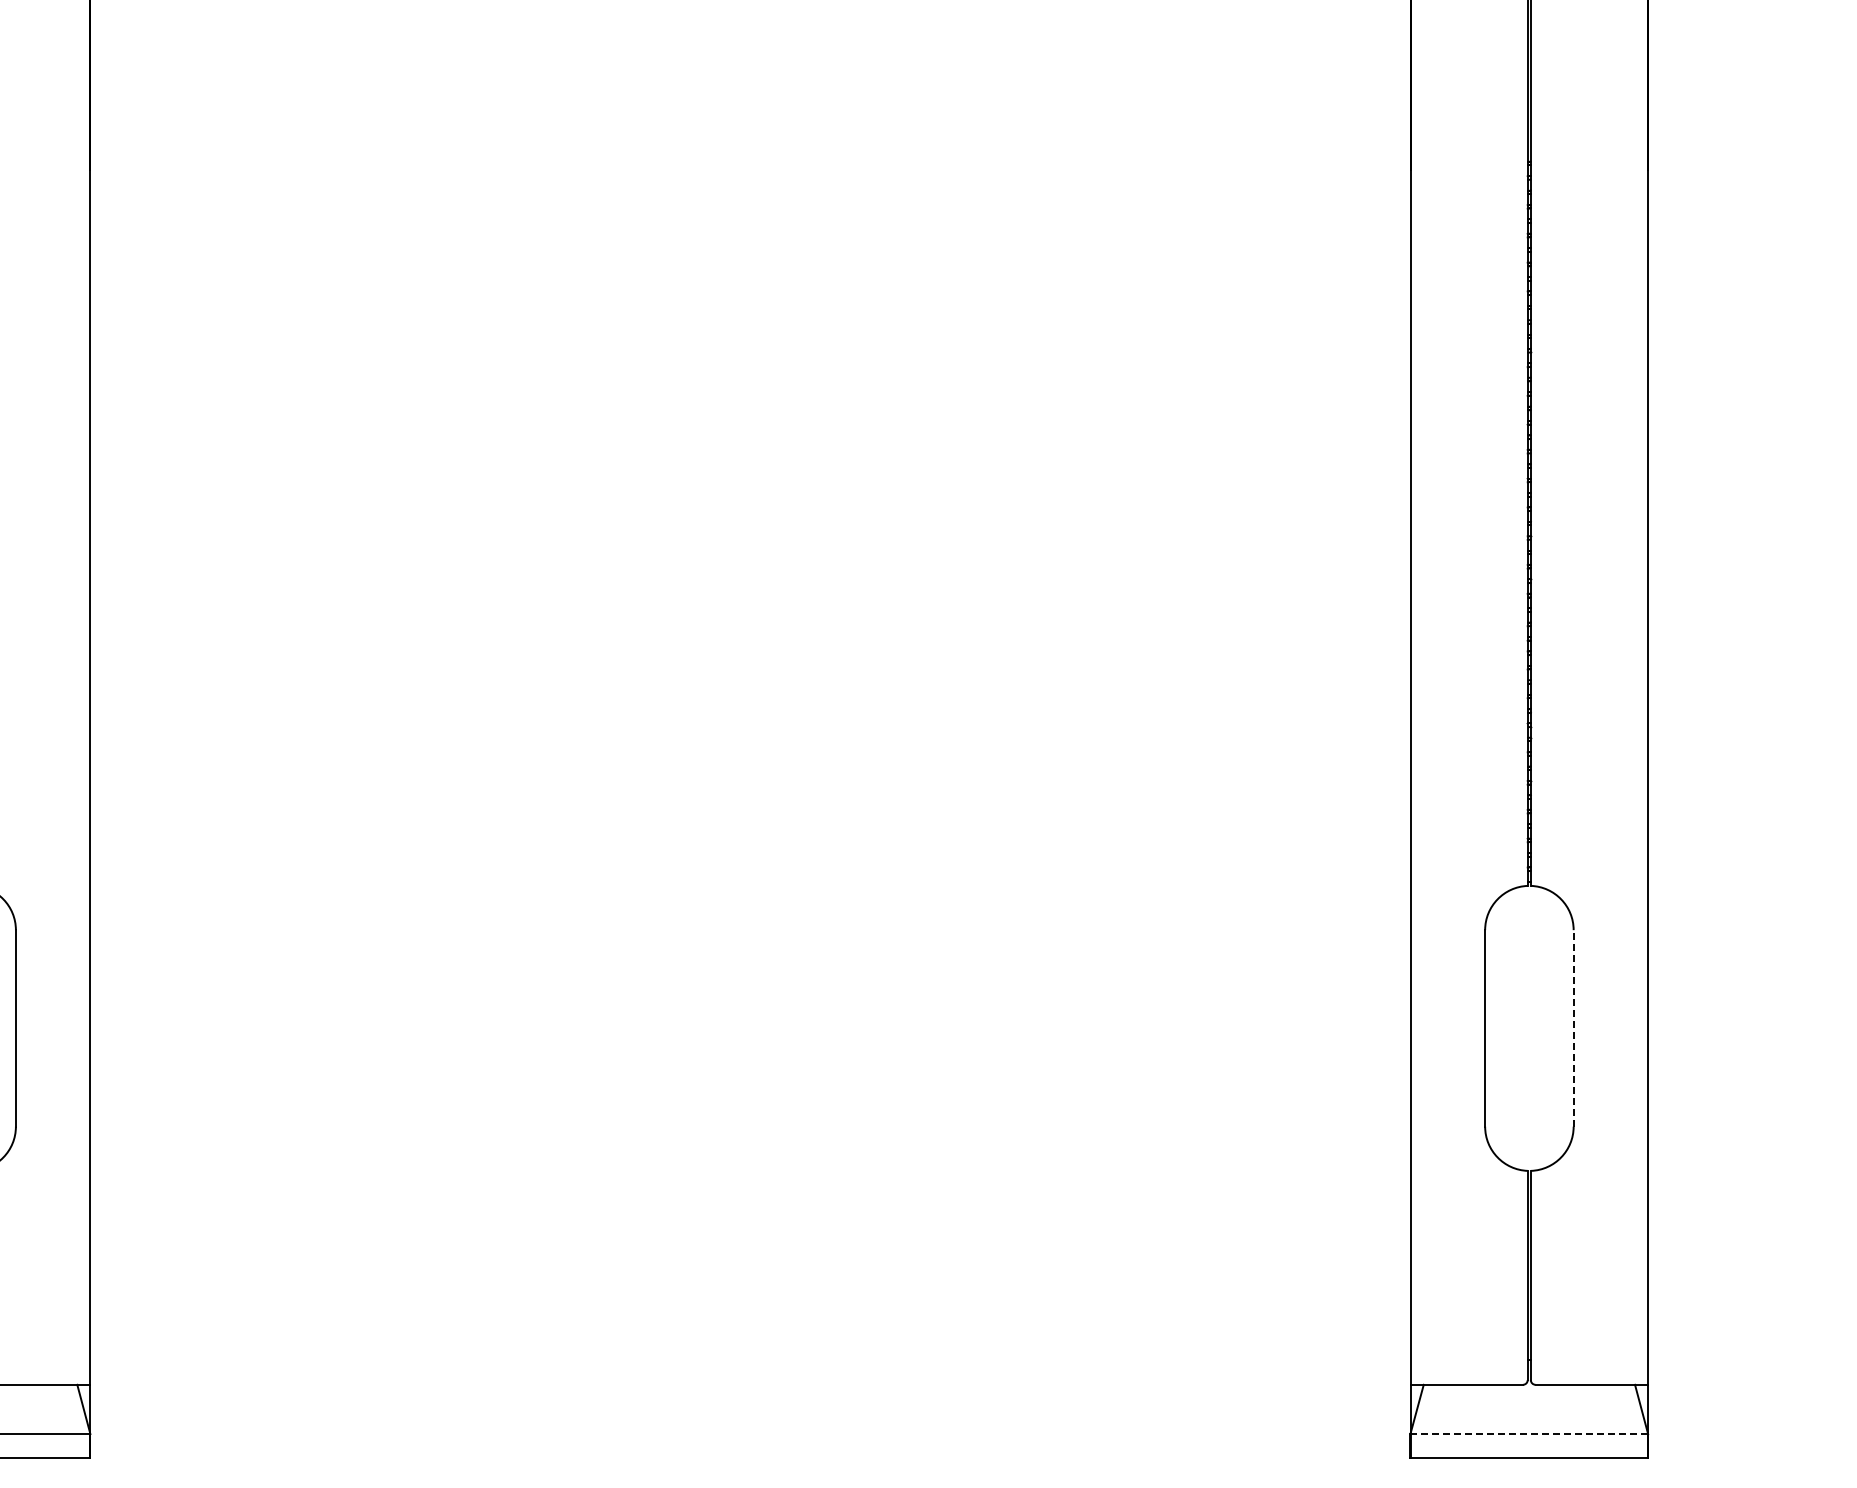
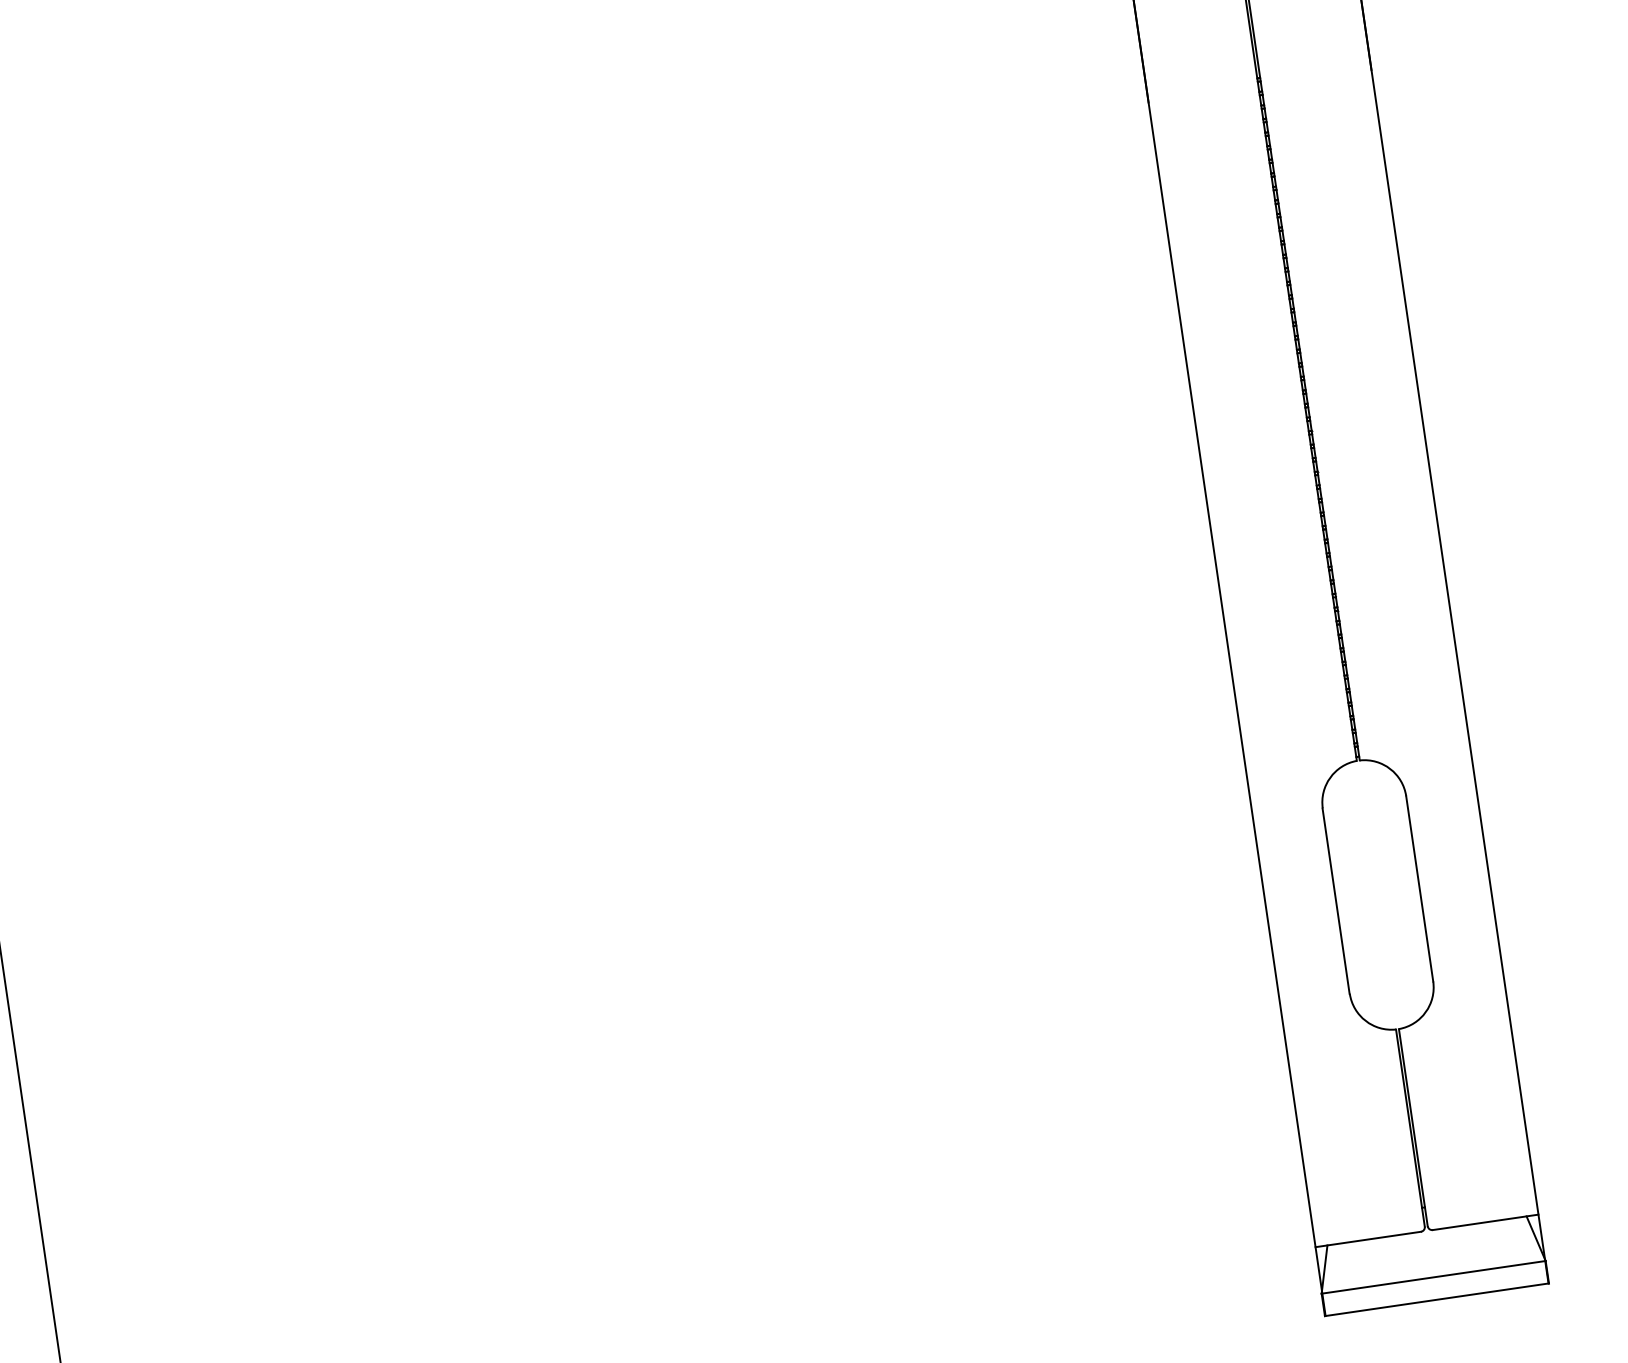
line: (1573, 1027) -> (1419, 888), dashed -> solid
line: (1529, 1434) -> (1433, 1277), dashed -> solid

